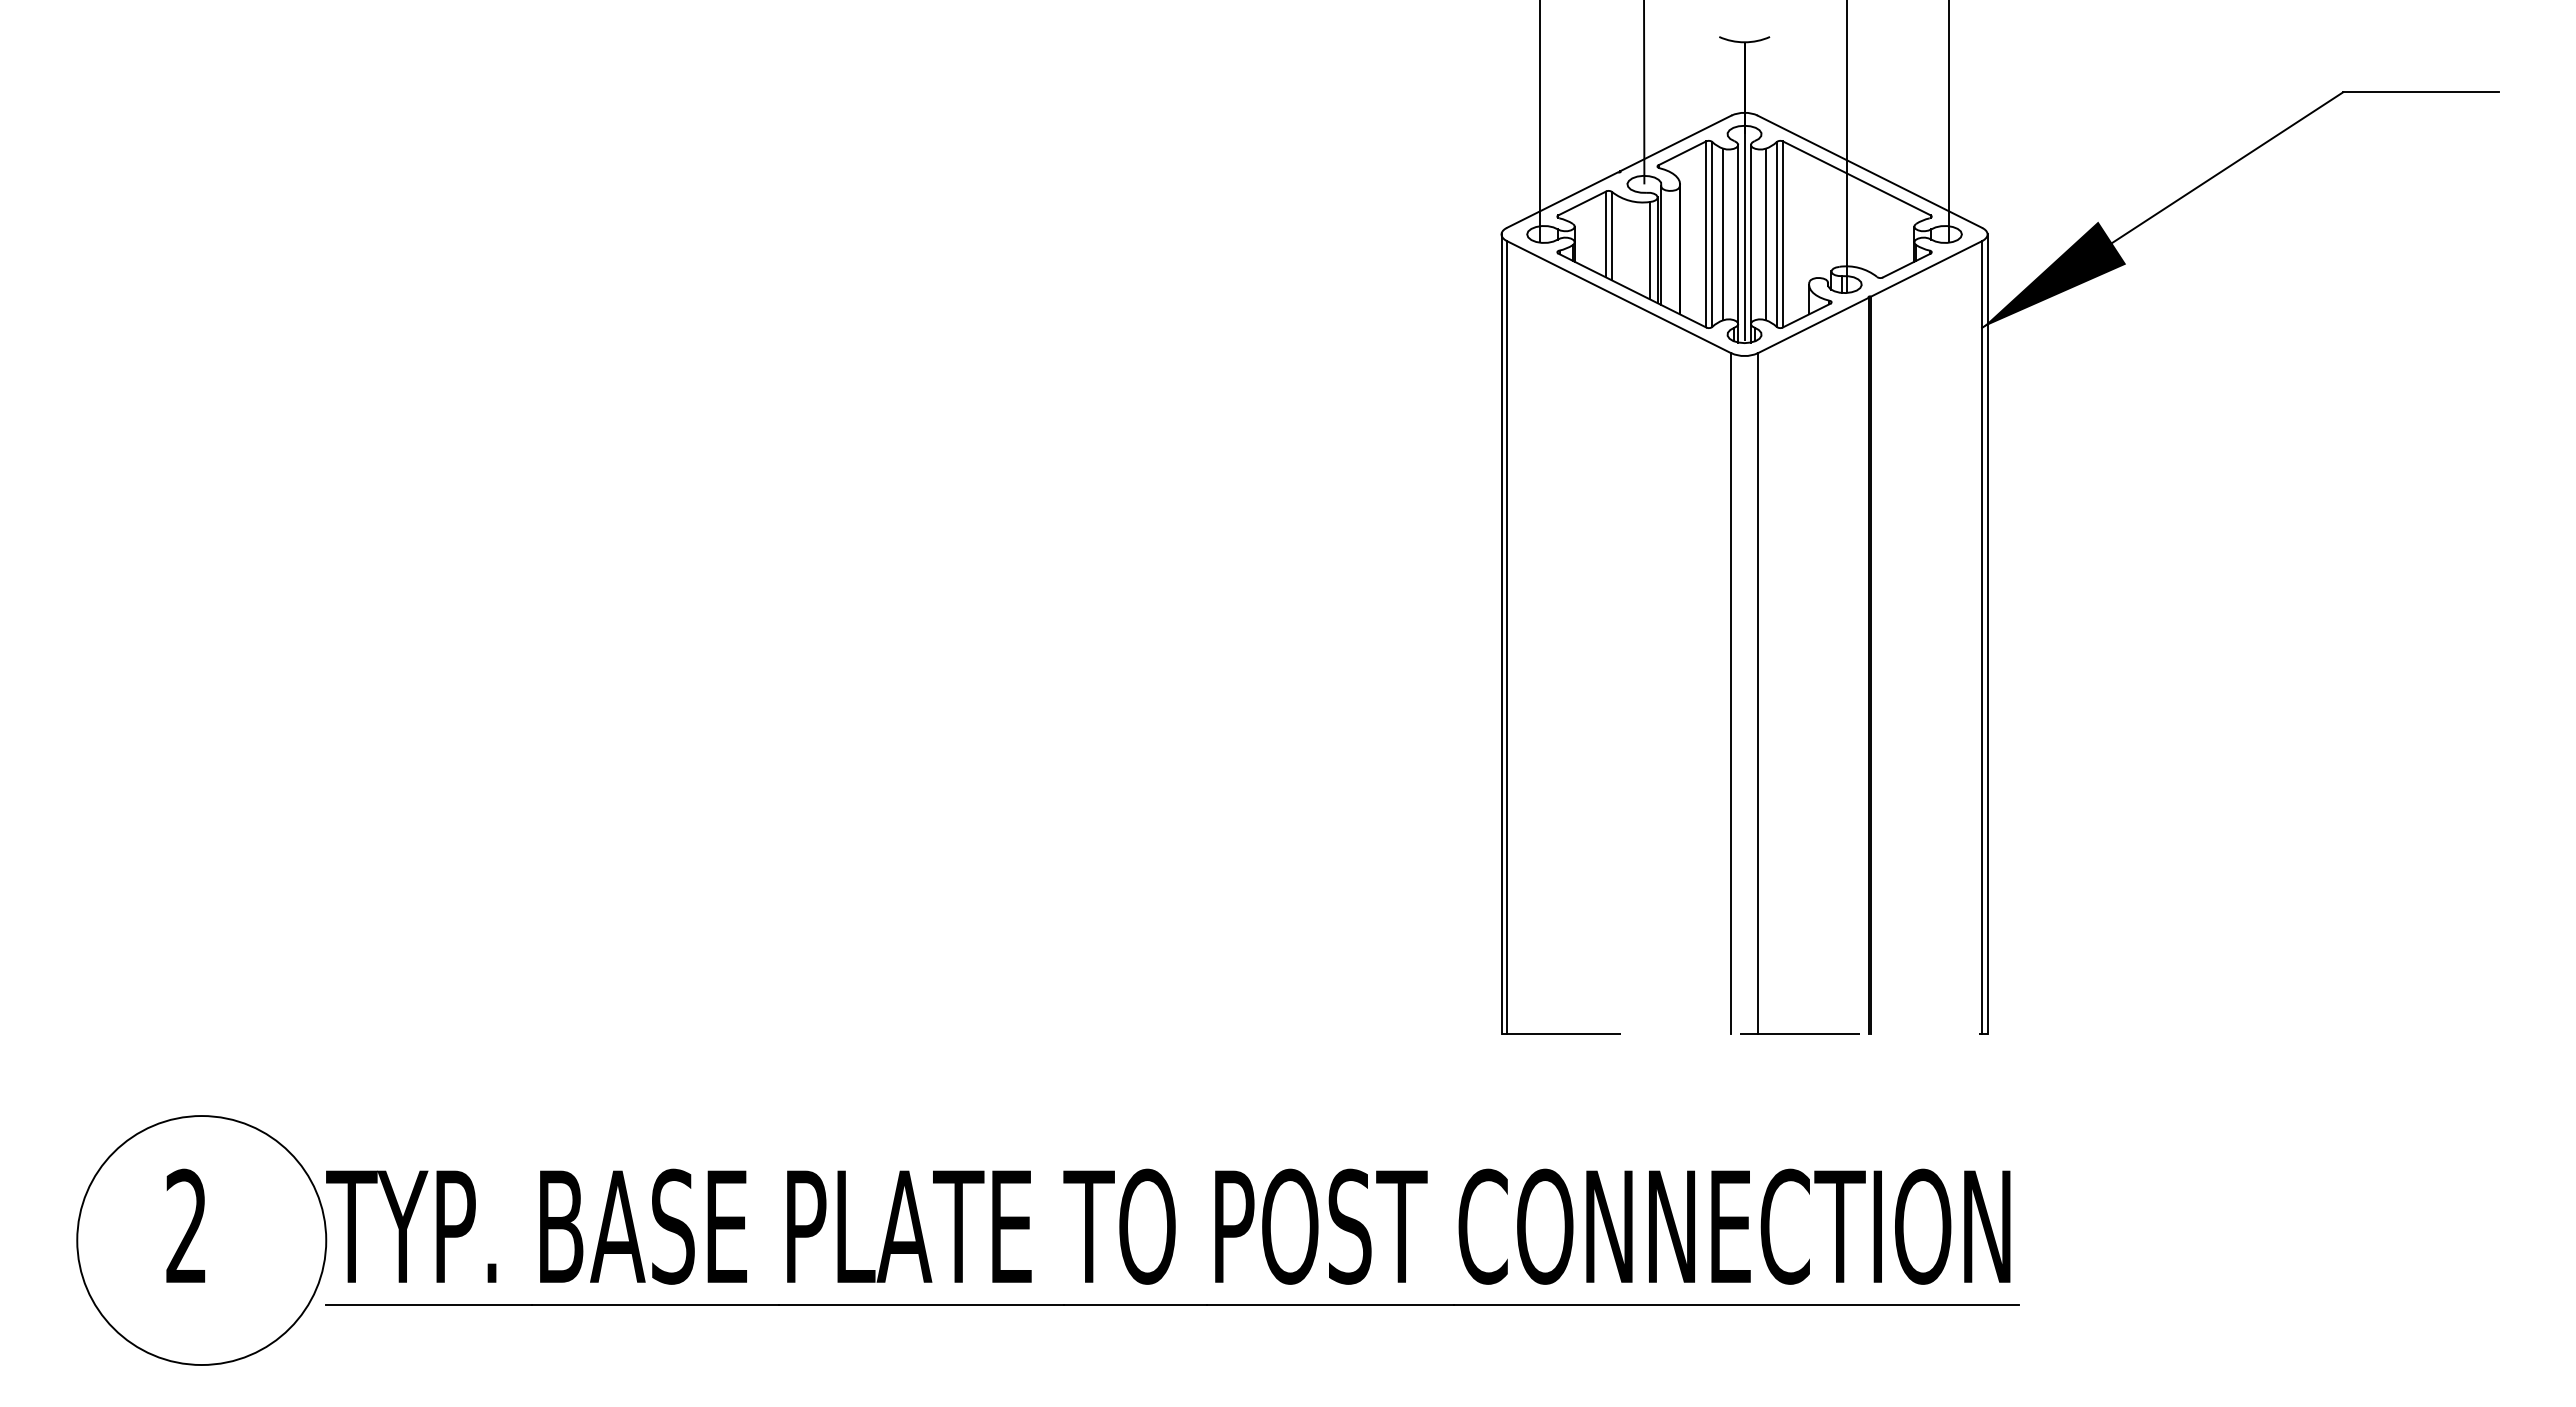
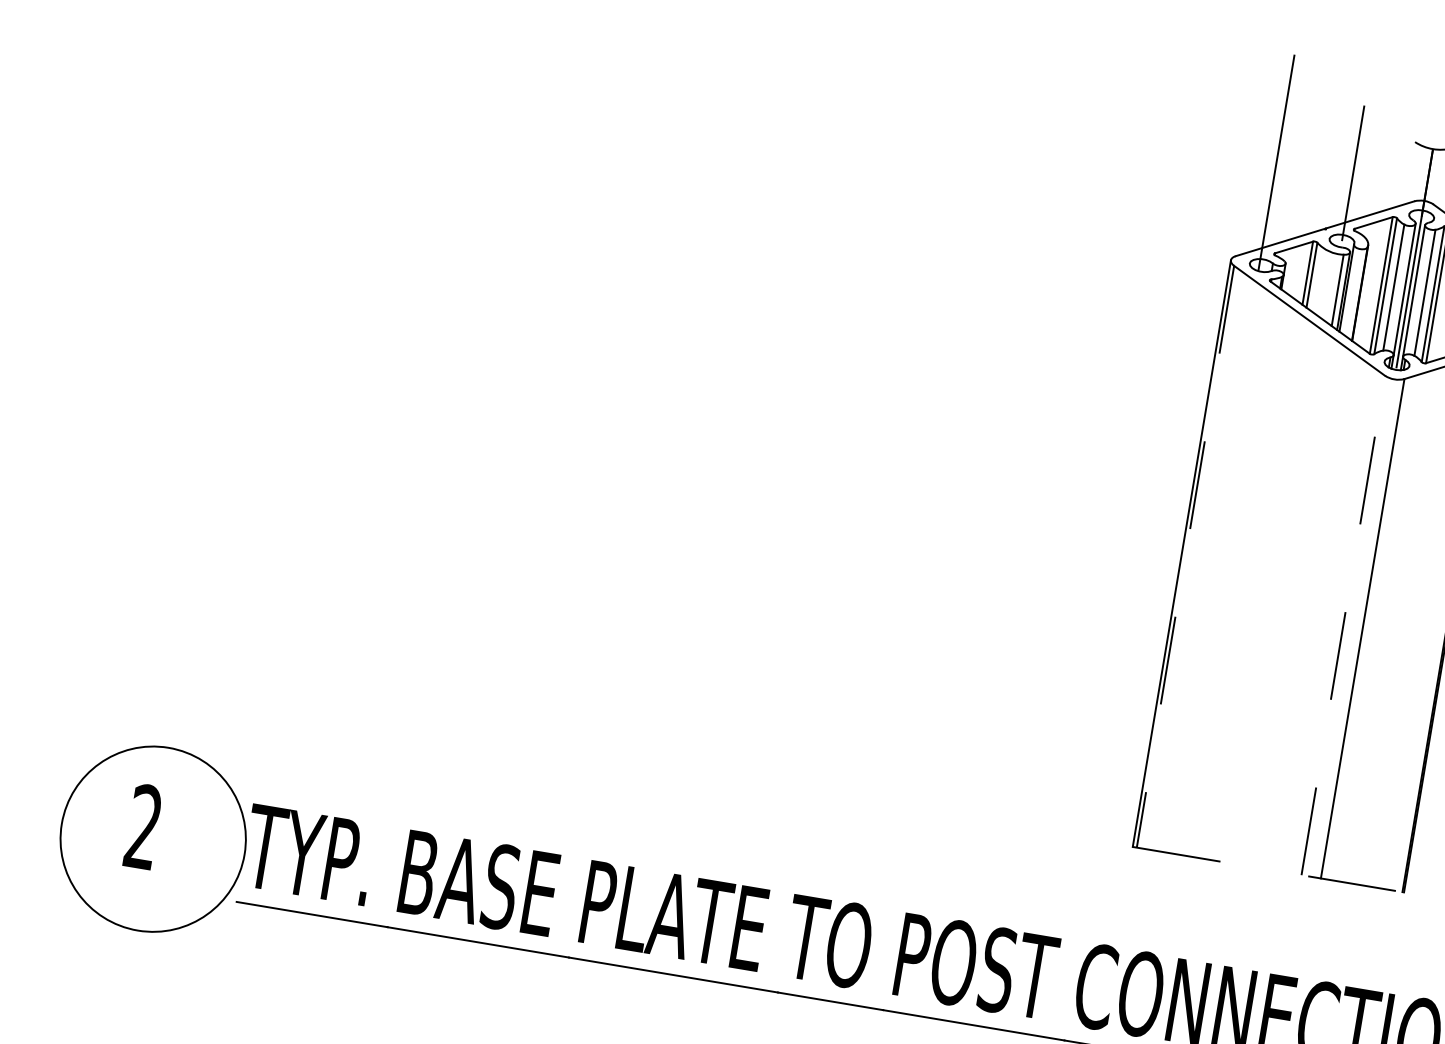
line: (1506, 637) -> (1185, 556), solid -> dashed
line: (1731, 692) -> (1343, 624), solid -> dashed

